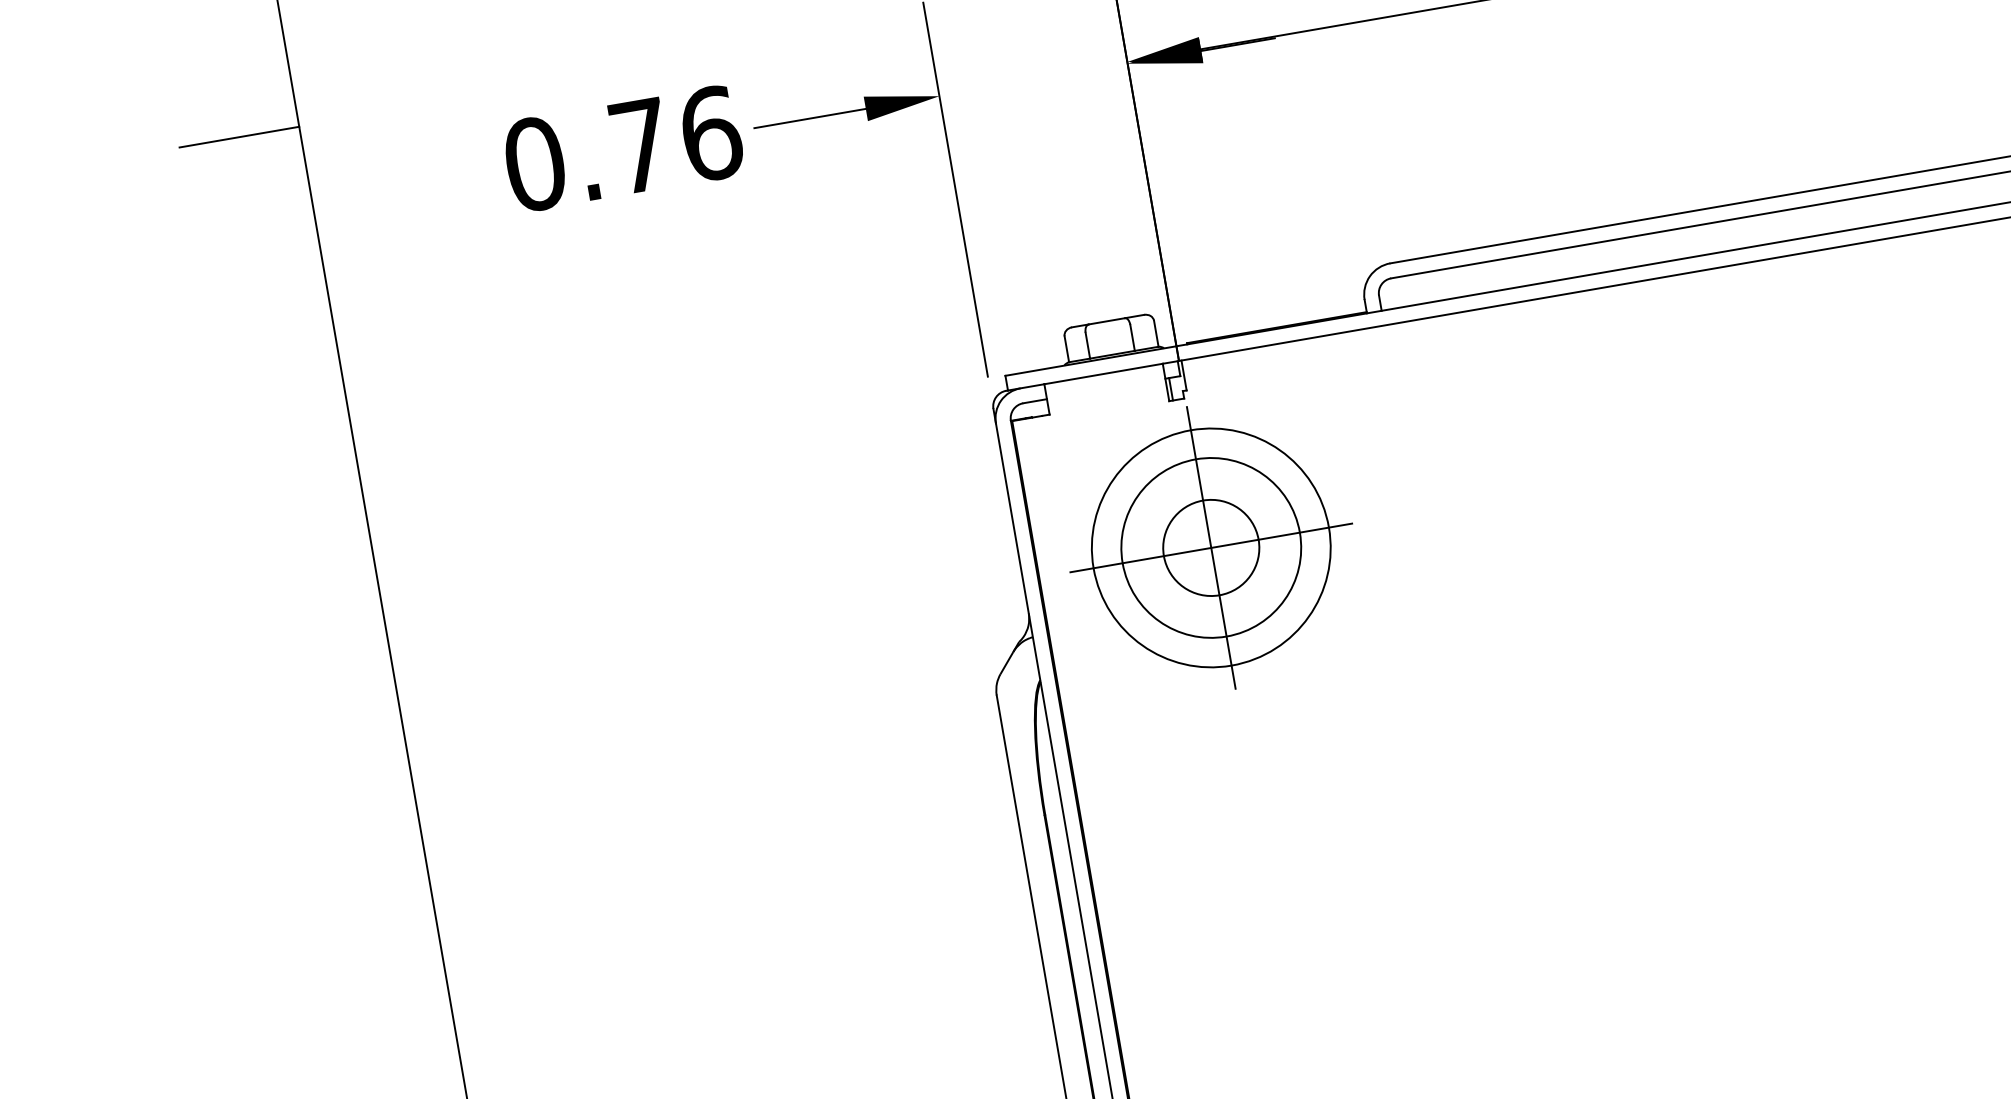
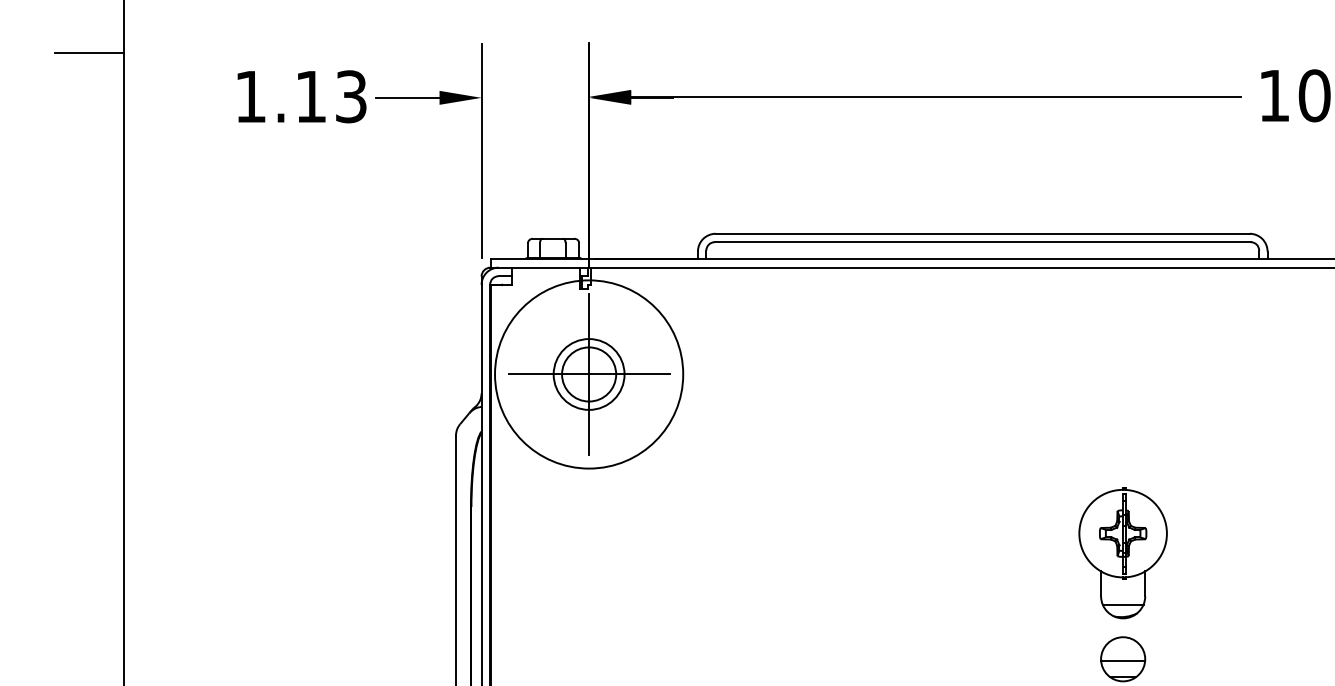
text: (623, 148) -> (301, 96), 0.76 -> 1.13
circle: (1210, 548) -> (588, 374), size x0.7
circle: (1210, 548) -> (588, 374), size x1.4

